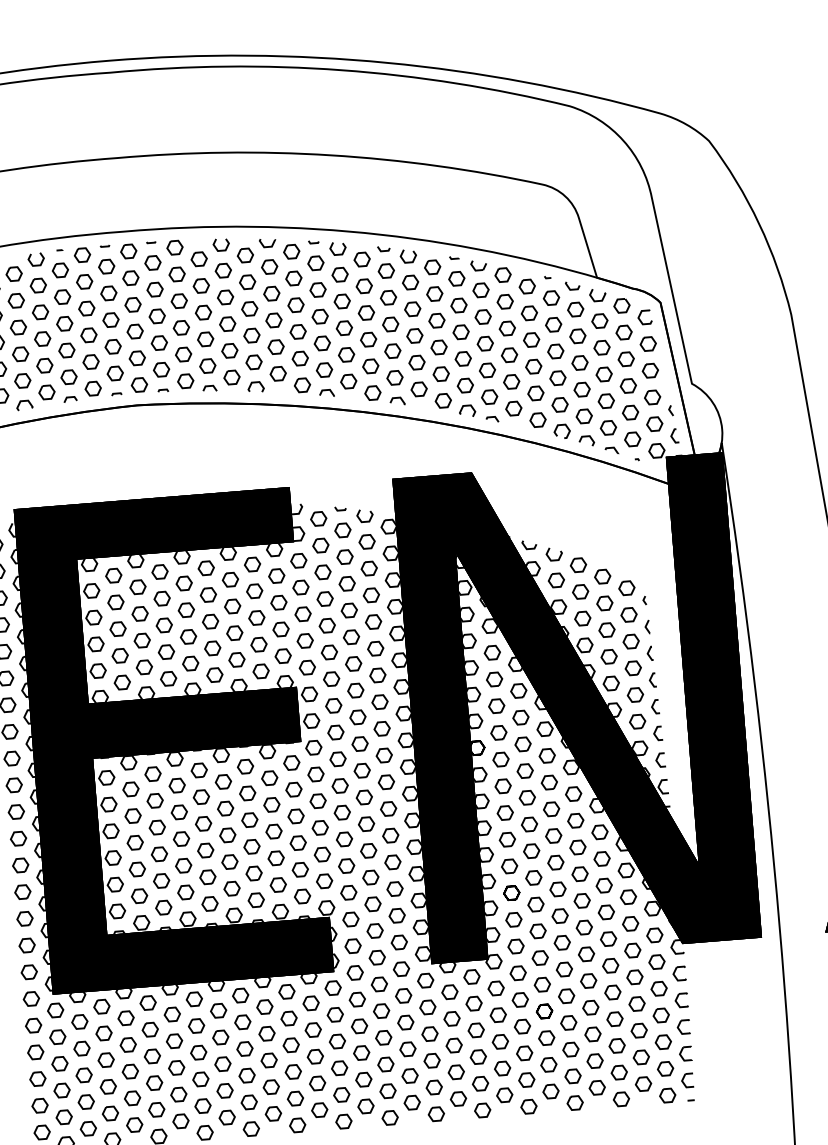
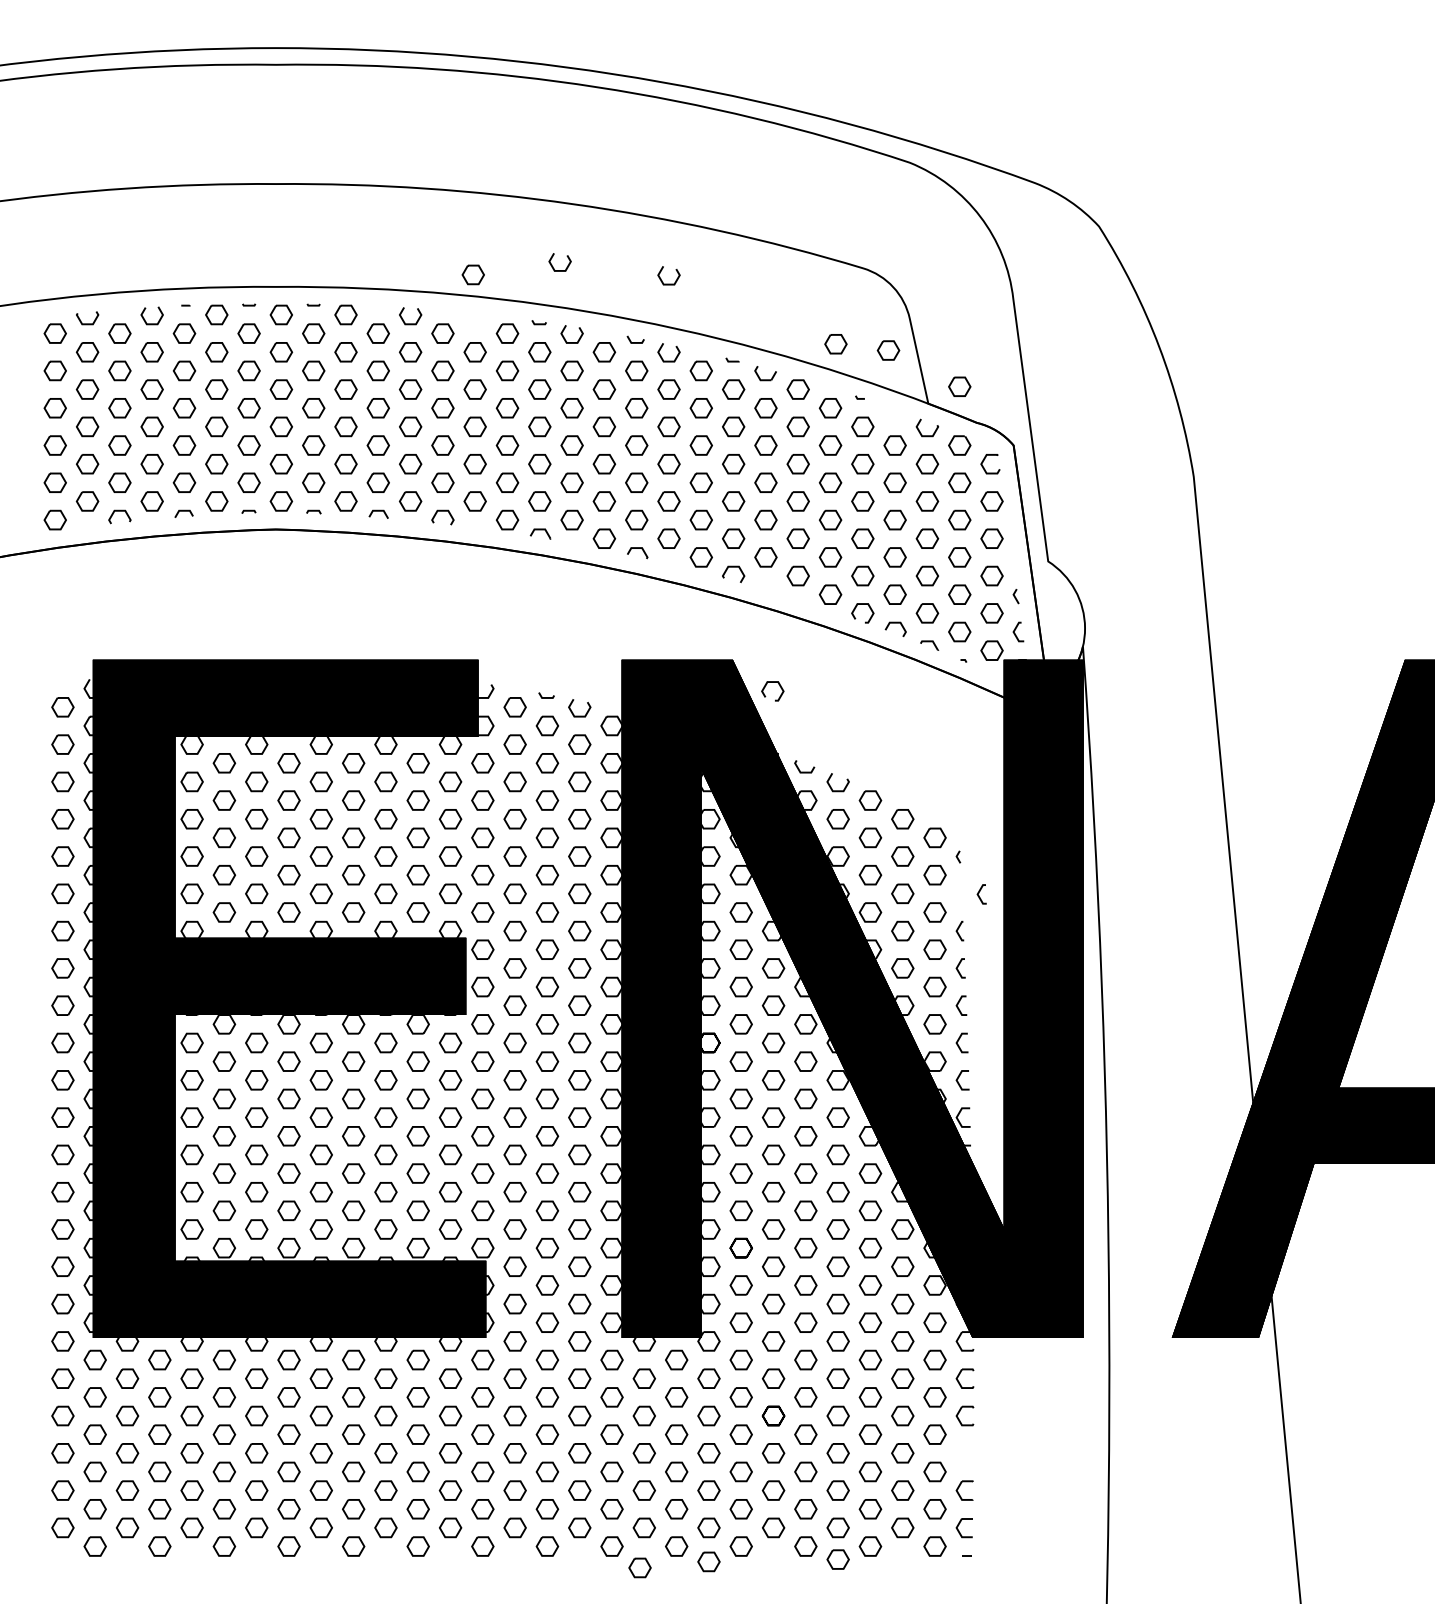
curve: (320, 201) -> (553, 266), added
curve: (398, 203) -> (661, 278), added
part: (263, 211) -> (472, 274), added
part: (527, 240) -> (835, 344), added
part: (565, 241) -> (888, 350), added
curve: (267, 246) -> (474, 323), removed
part: (618, 263) -> (959, 386), added
line: (572, 288) -> (893, 416), removed
line: (492, 417) -> (767, 586), removed
curve: (498, 496) -> (766, 696), added
line: (646, 625) -> (958, 892), removed
line: (661, 625) -> (979, 893), added
part: (683, 1027) -> (964, 1453), removed
part: (598, 1110) -> (837, 1559), added
part: (506, 1119) -> (708, 1561), added
part: (457, 1127) -> (639, 1567), added

